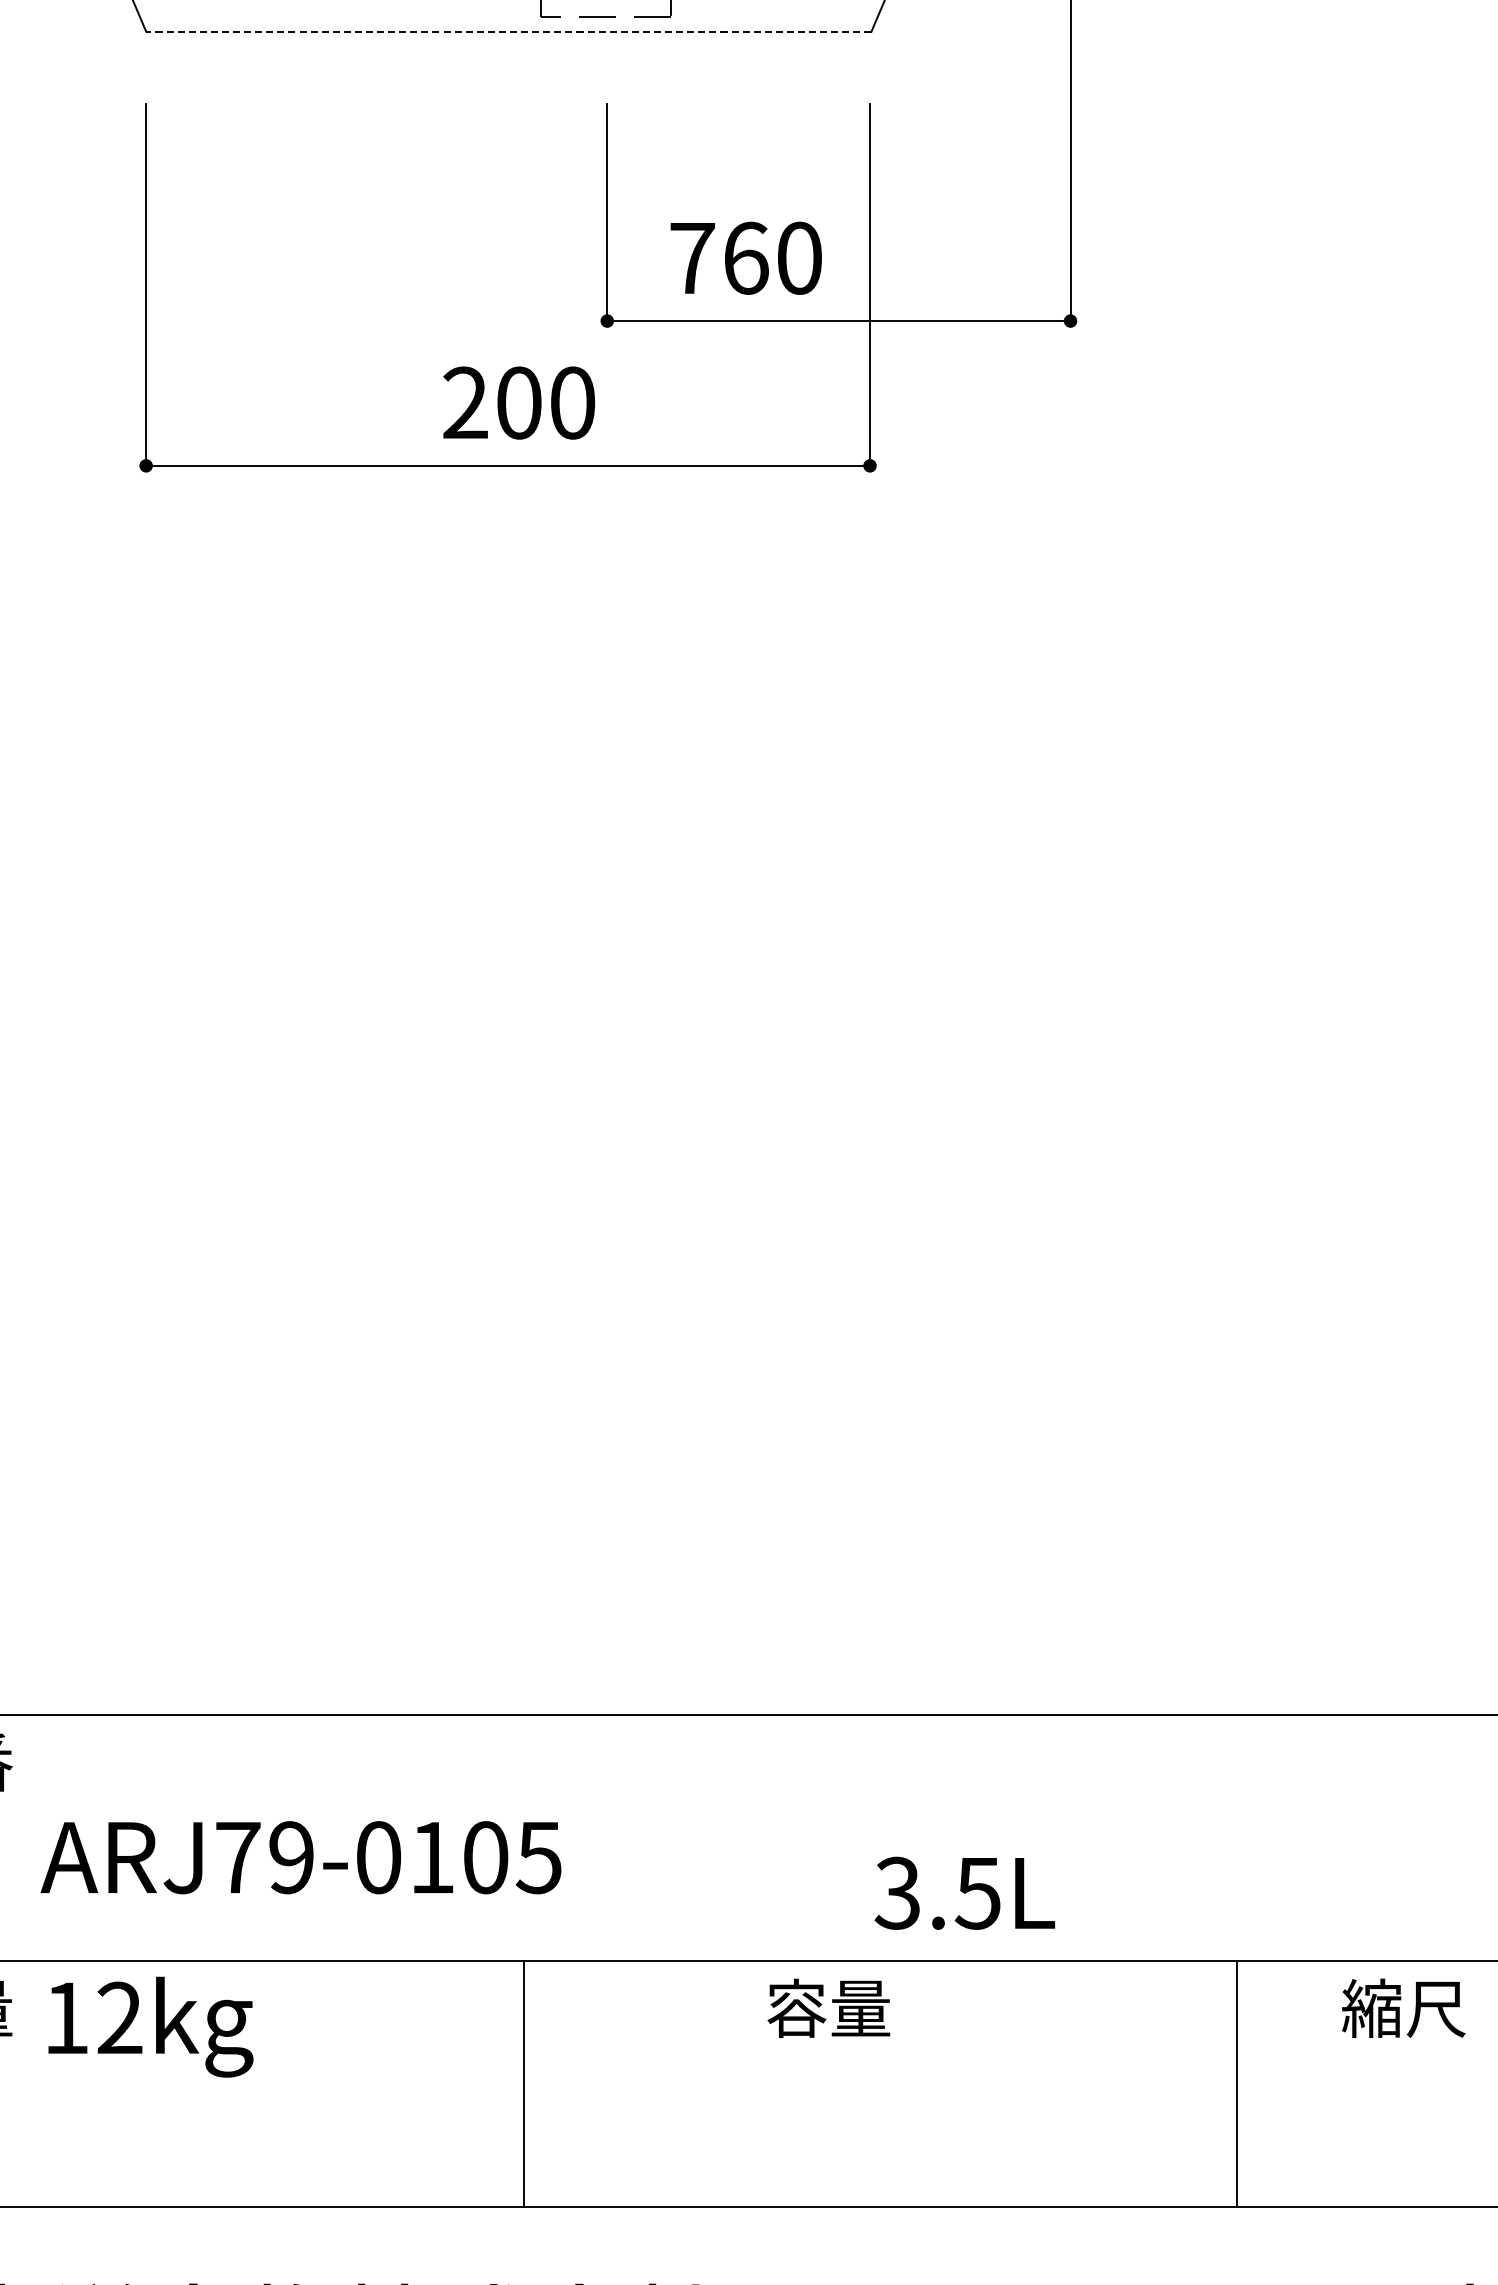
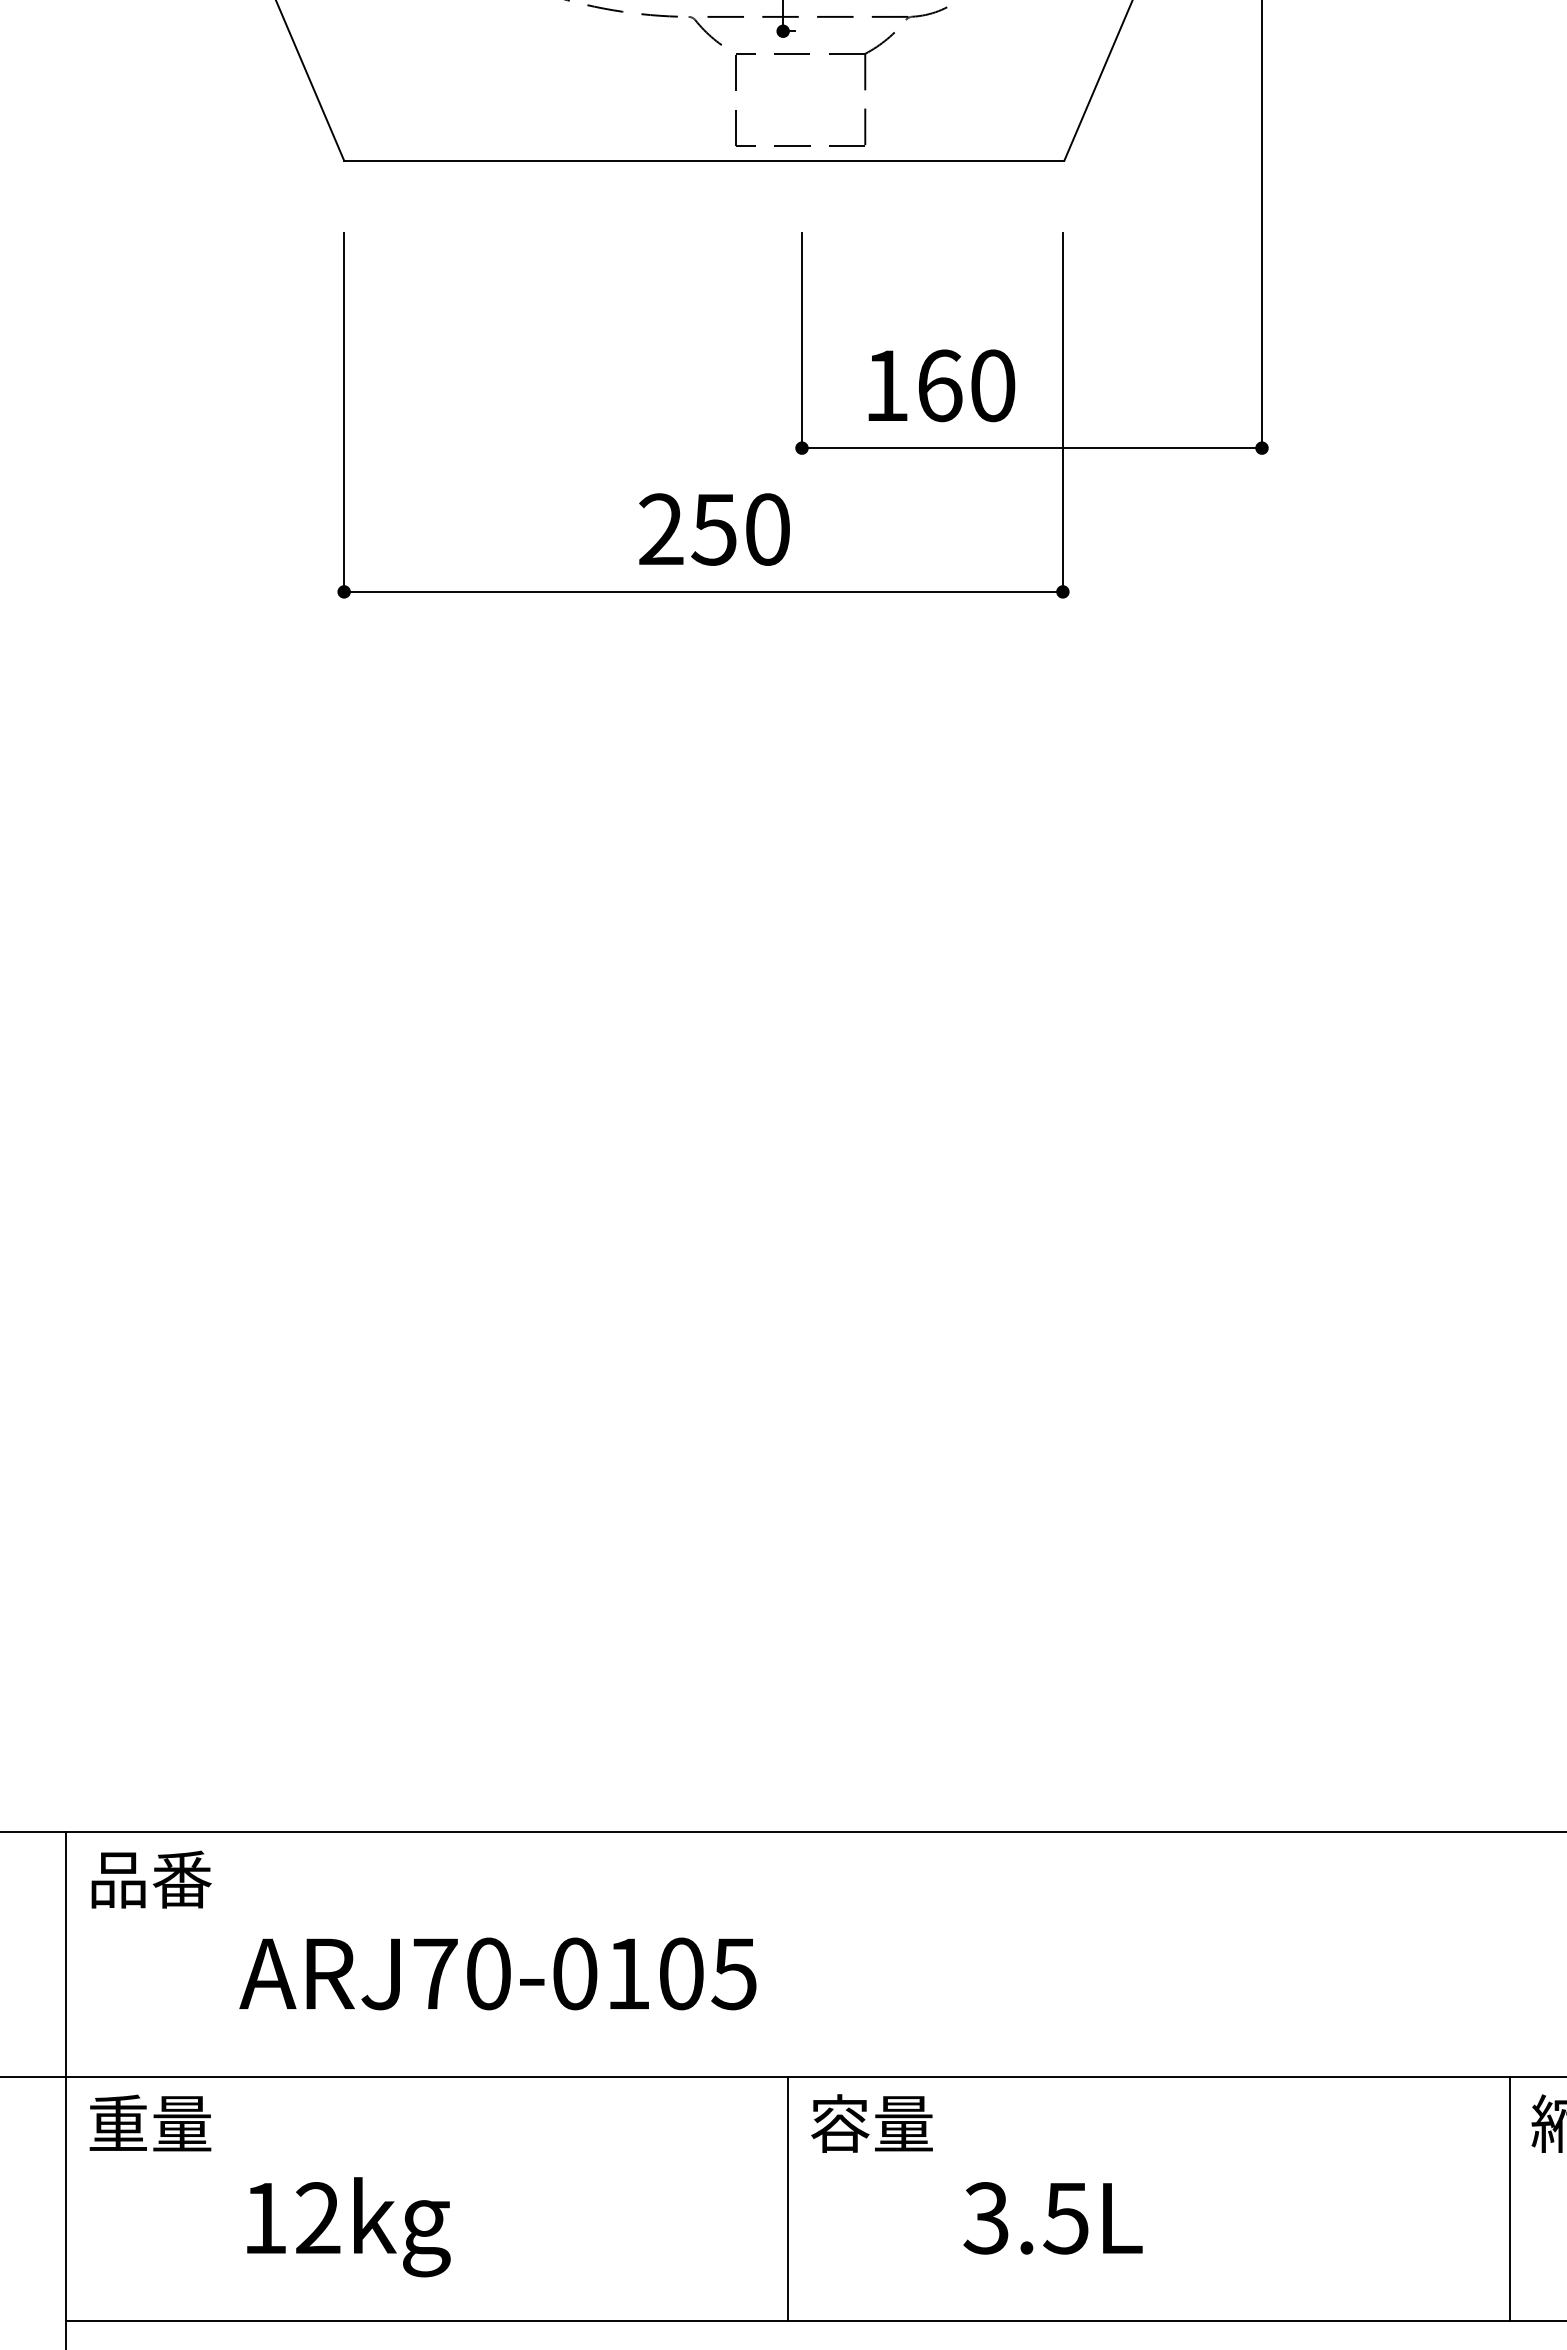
line: (508, 31) -> (703, 160), dashed -> solid
text: (692, 257) -> (886, 385), 760 -> 160
text: (518, 402) -> (713, 529), 200 -> 250
text: (291, 1857) -> (488, 1973), ARJ79-0105 -> ARJ70-0105
text: (964, 1893) -> (1052, 2218), moved
text: (828, 2008) -> (871, 2123), moved
text: (150, 2027) -> (348, 2227), moved
line: (523, 2083) -> (787, 2198), moved
line: (1237, 2083) -> (1509, 2198), moved

